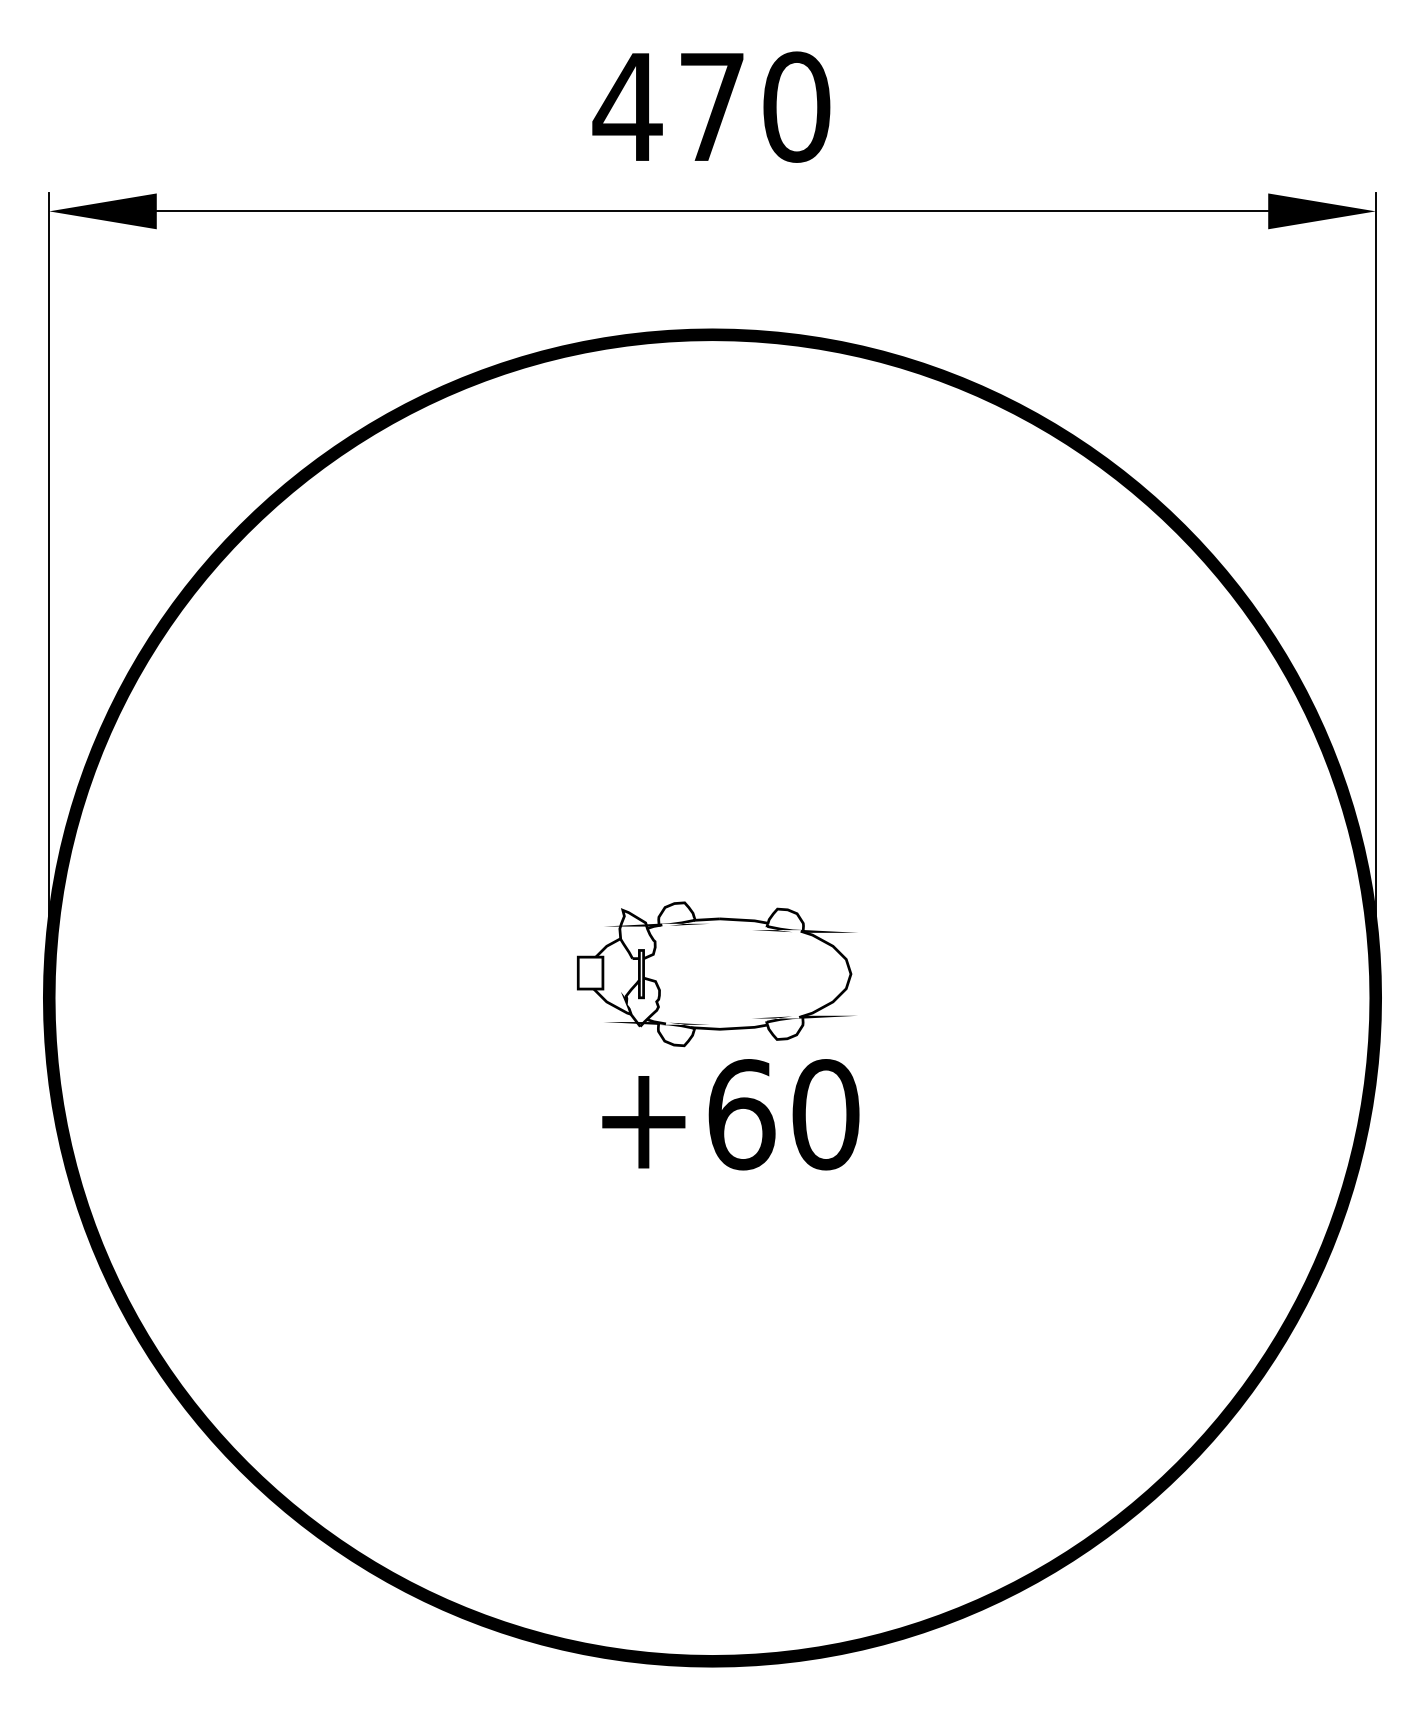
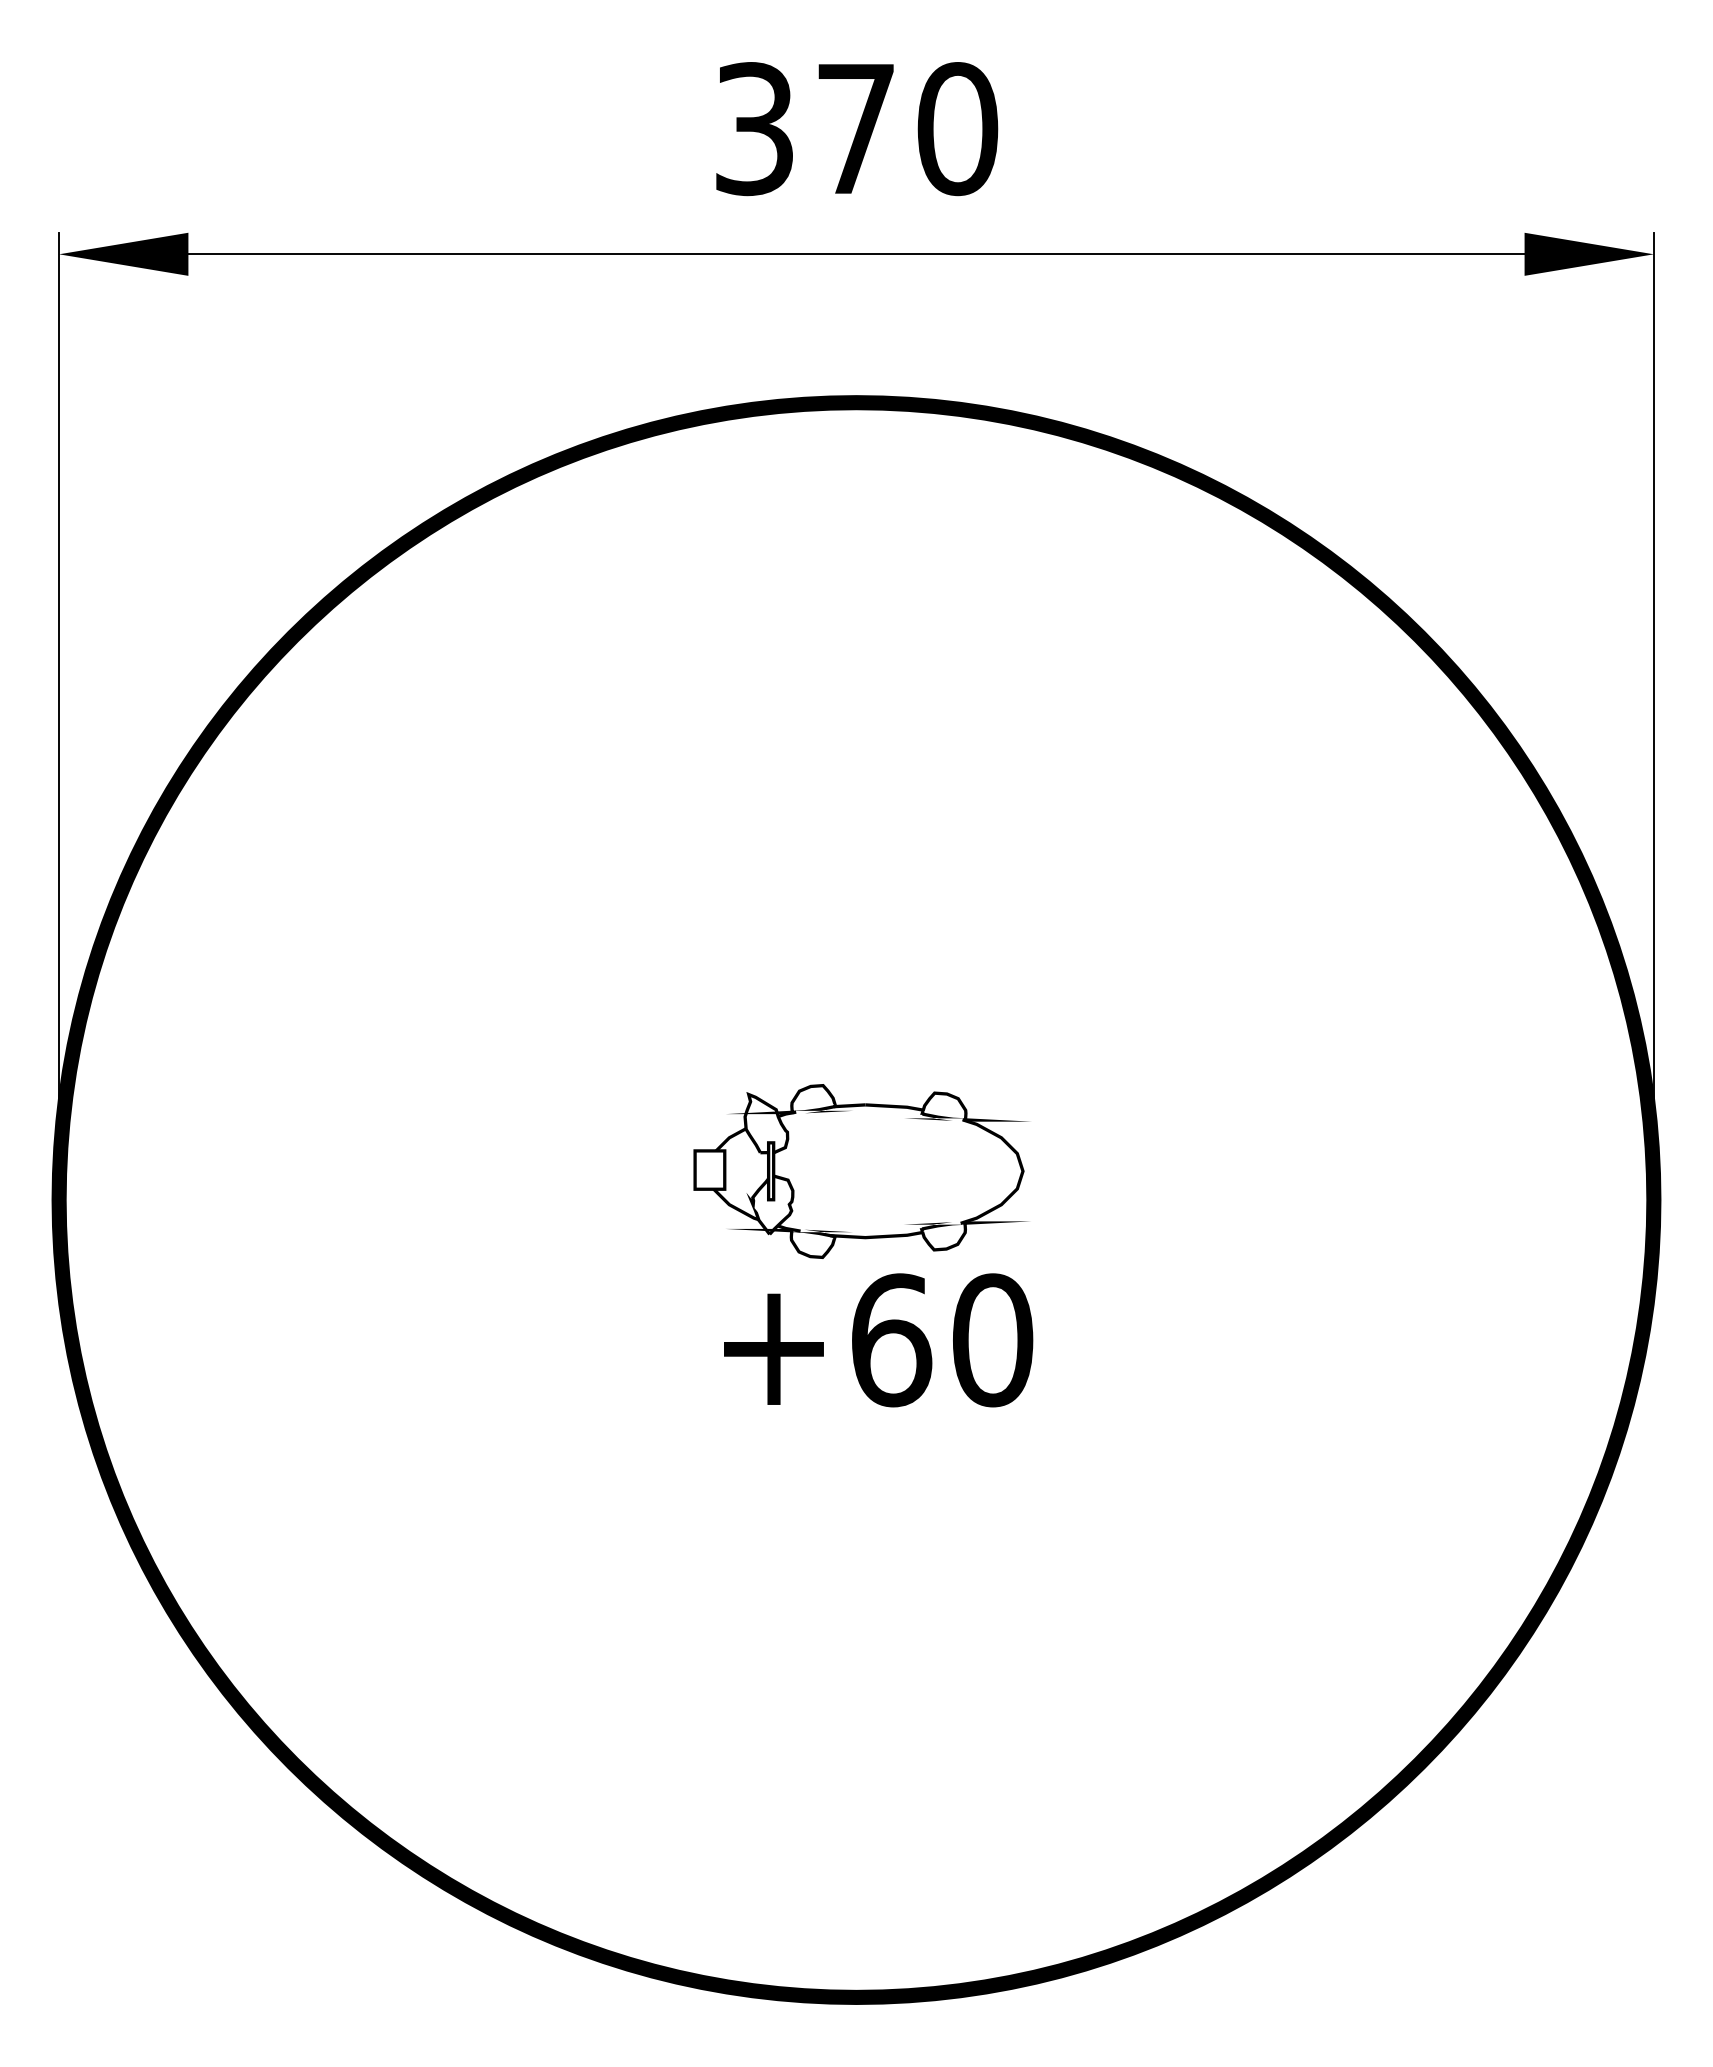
text: (627, 107) -> (754, 129), 470 -> 370

